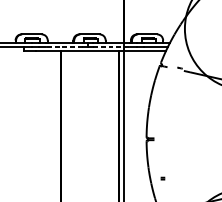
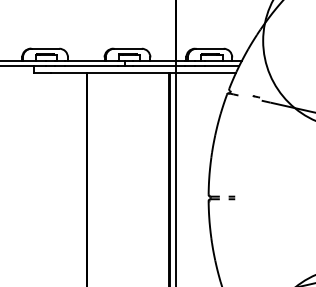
line: (63, 46) -> (90, 66), dashed -> solid
line: (112, 46) -> (159, 66), dashed -> solid
part: (162, 178) -> (231, 197), moved

